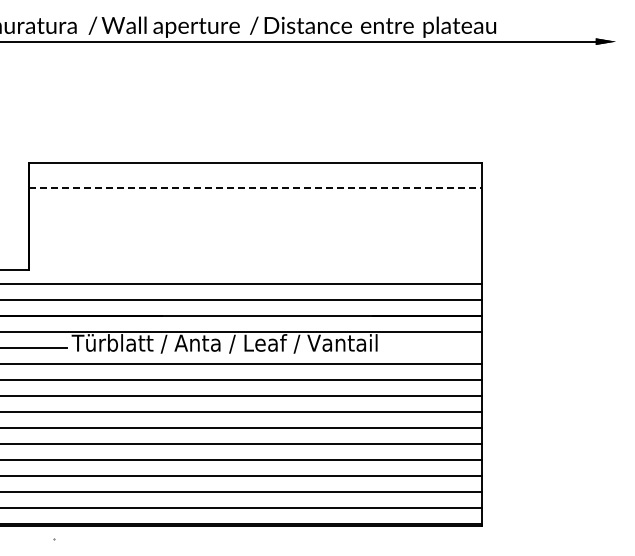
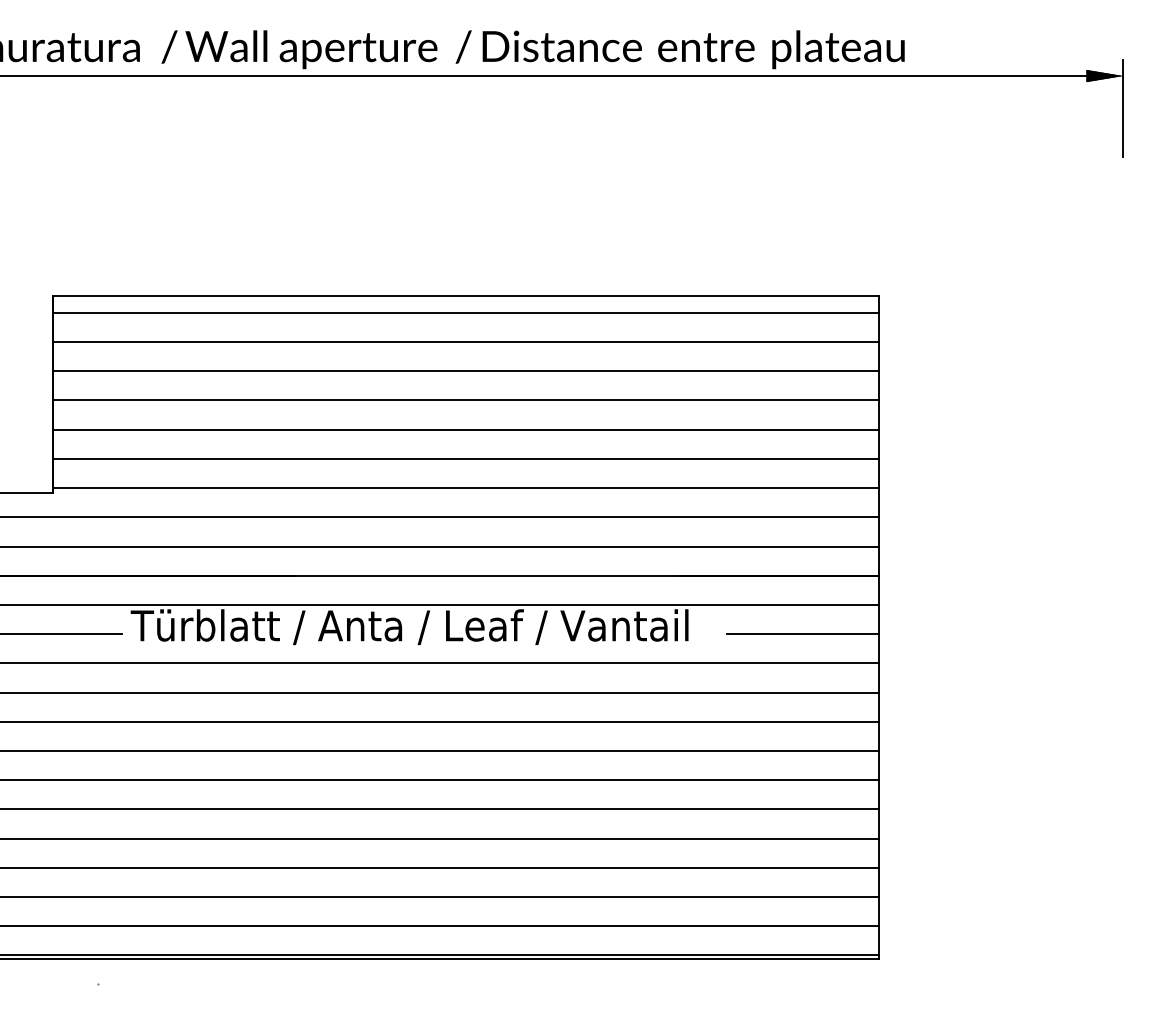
line: (615, 58) -> (1122, 106), added
line: (255, 171) -> (465, 312), added
line: (255, 187) -> (465, 341), dashed -> solid
line: (255, 203) -> (465, 371), added
line: (255, 219) -> (465, 400), added
line: (255, 235) -> (465, 429), added
line: (255, 251) -> (465, 458), added
line: (255, 267) -> (465, 487), added
line: (440, 347) -> (803, 633), added

